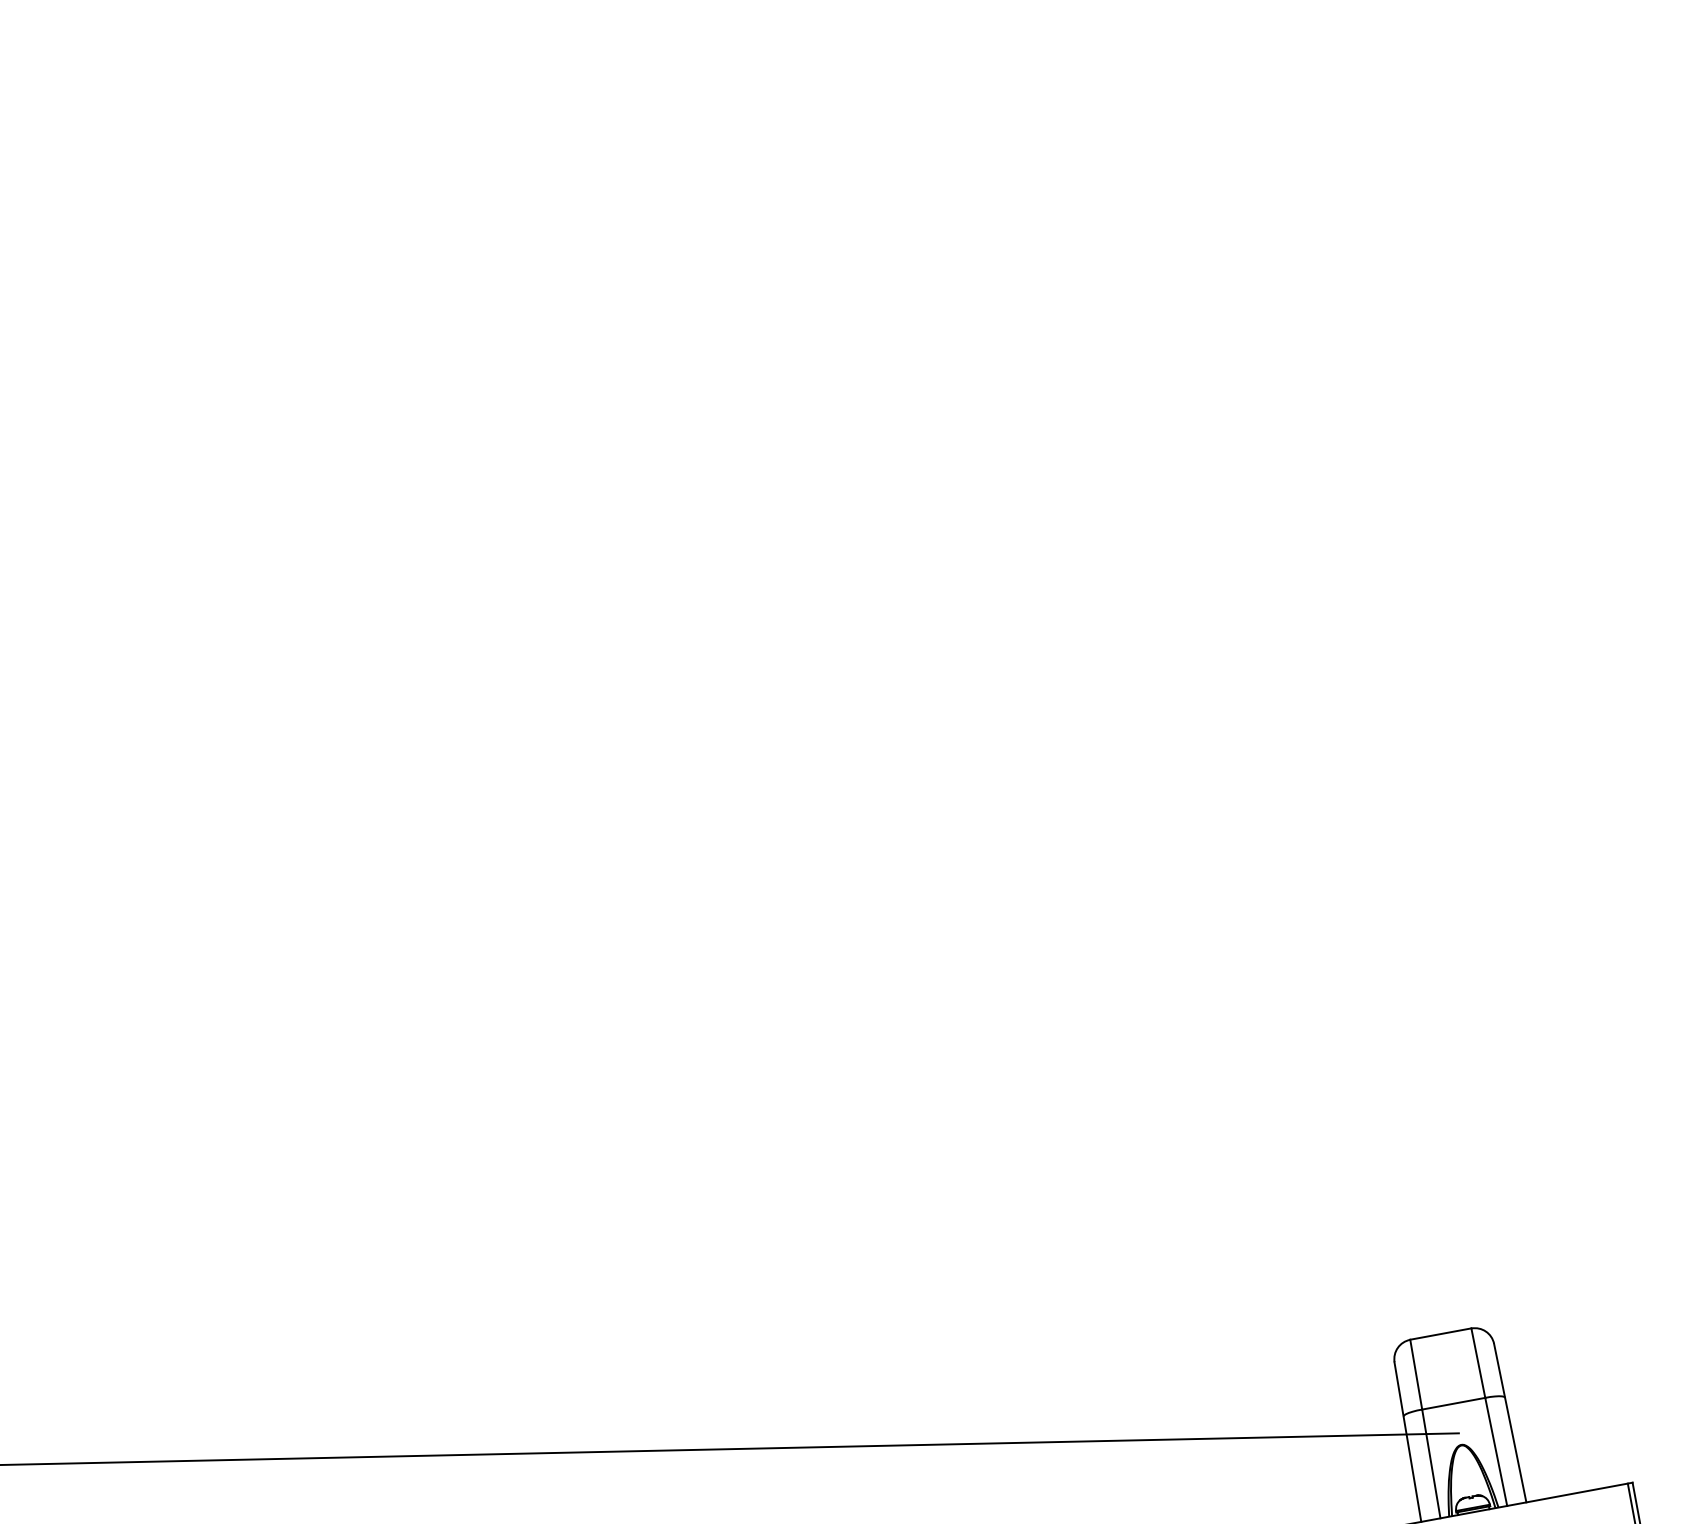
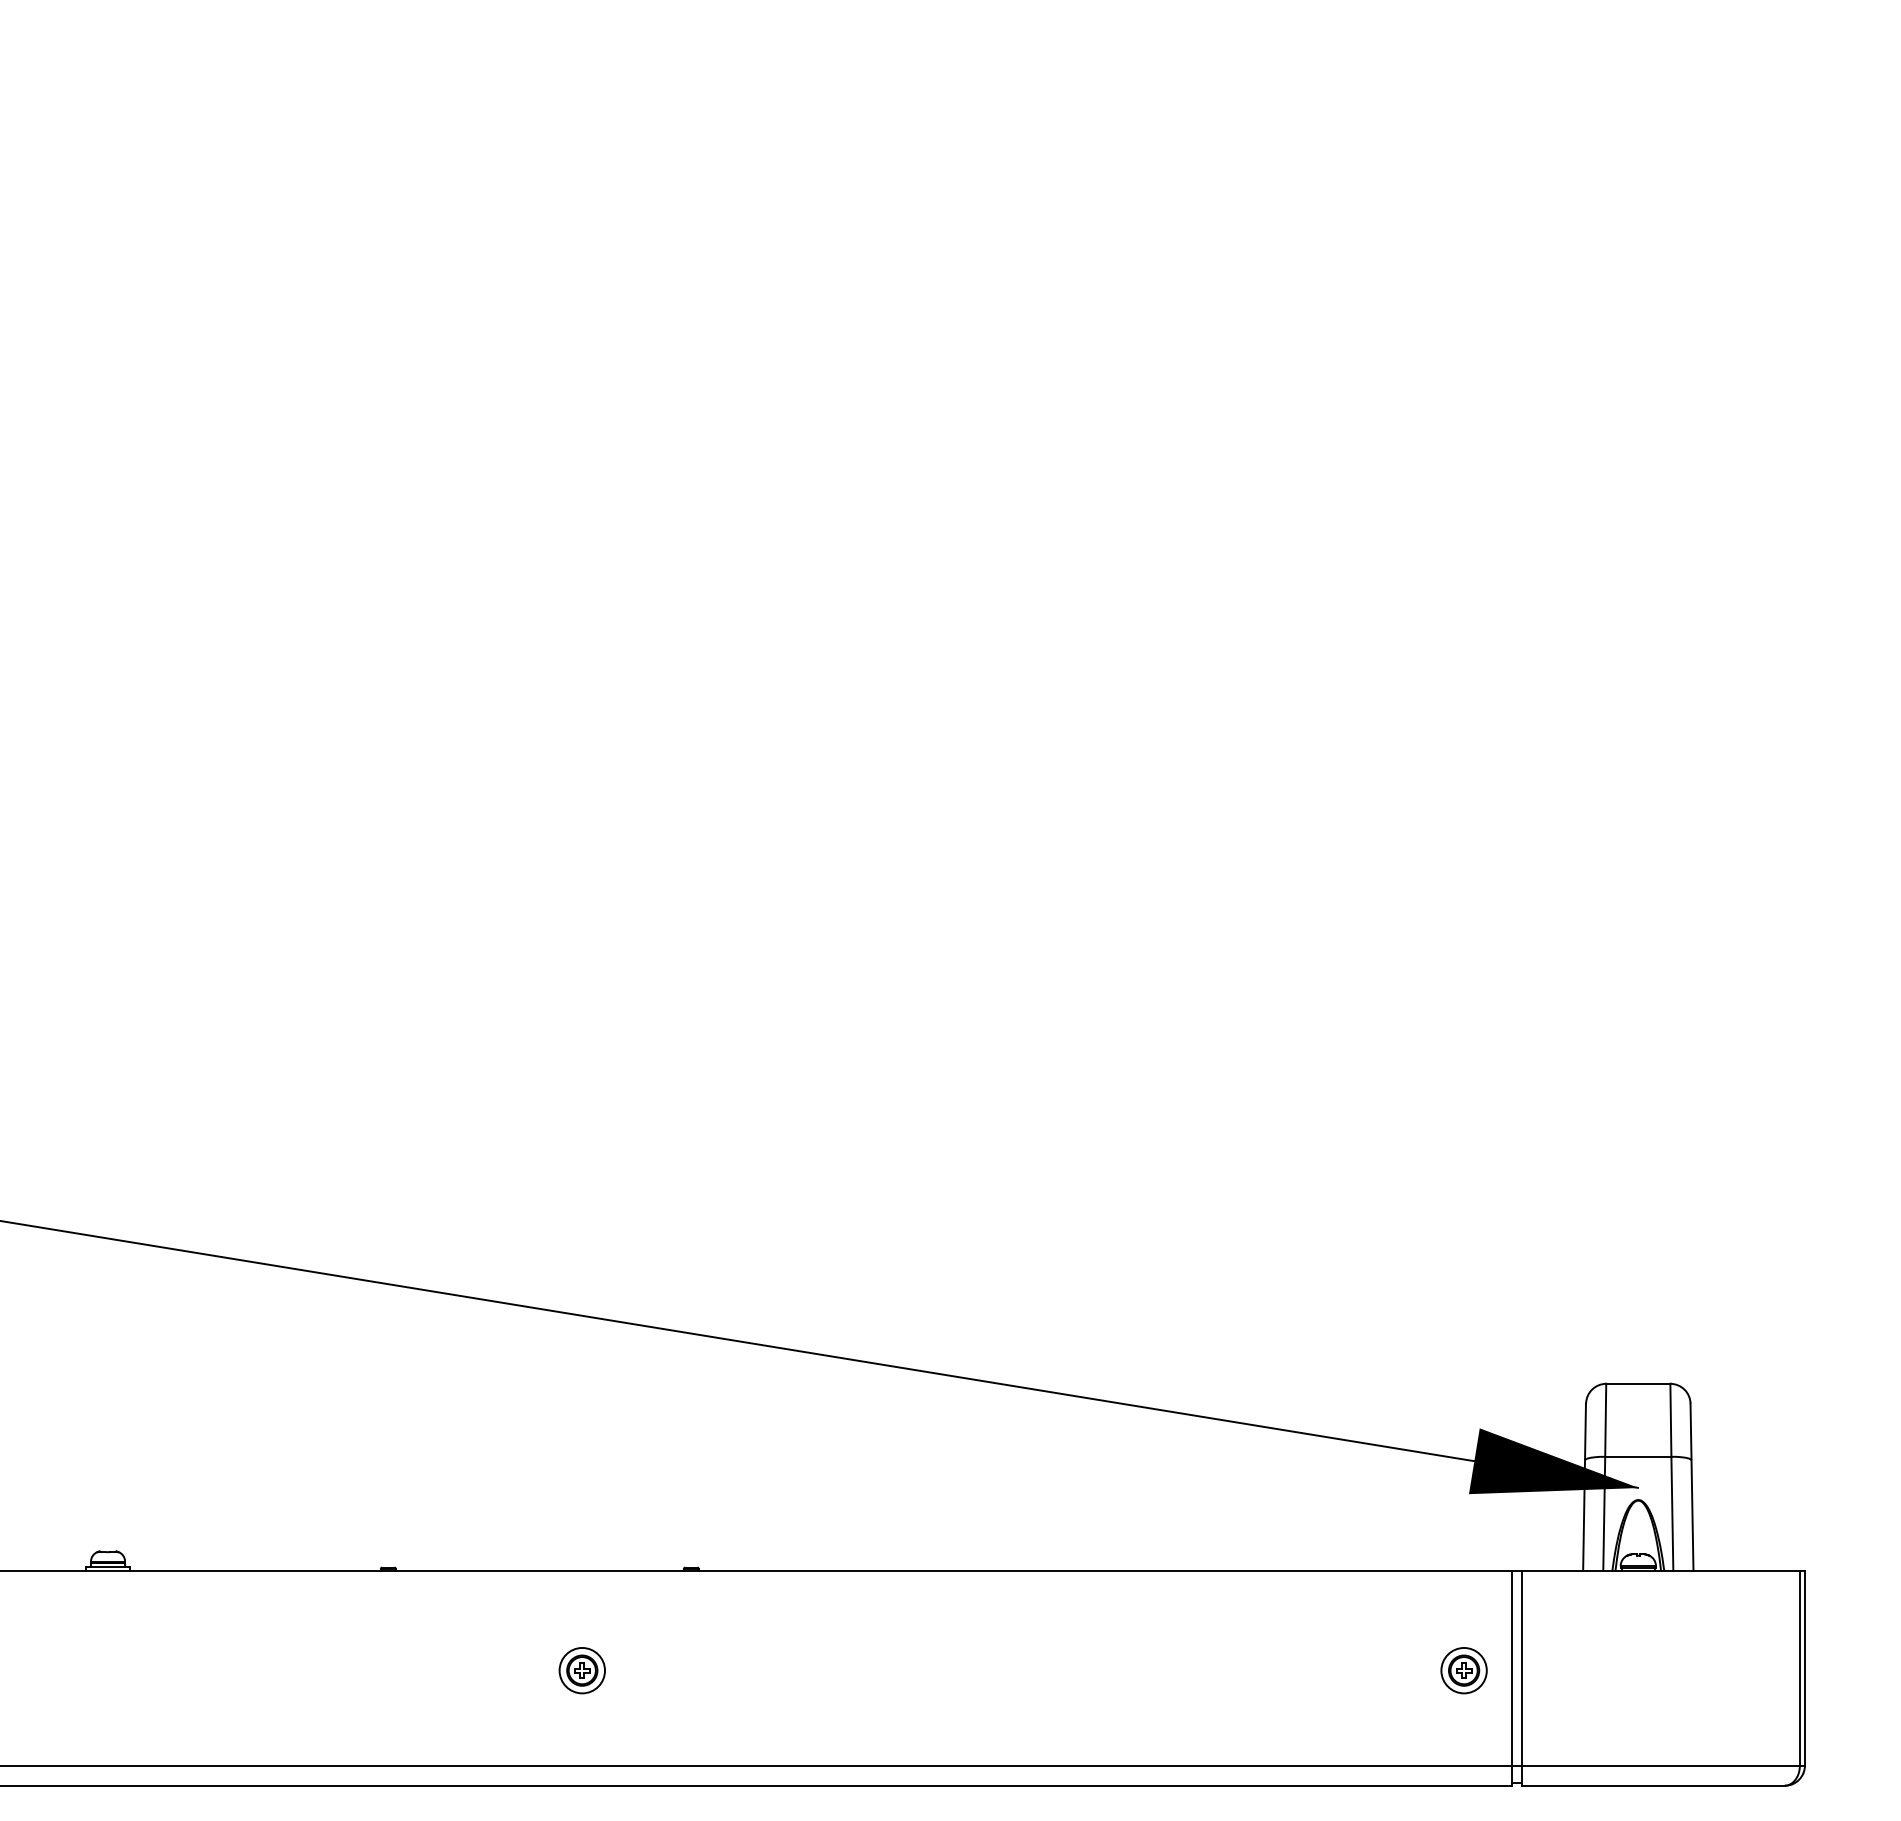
fill: (1373, 1423) -> (1553, 1461), added

